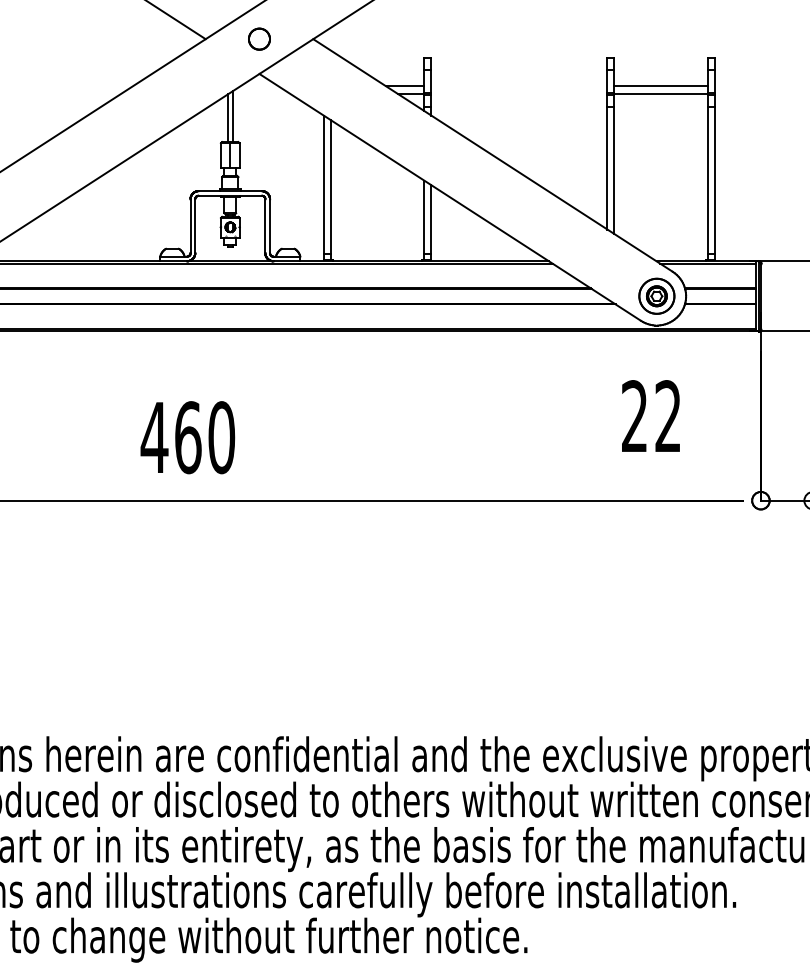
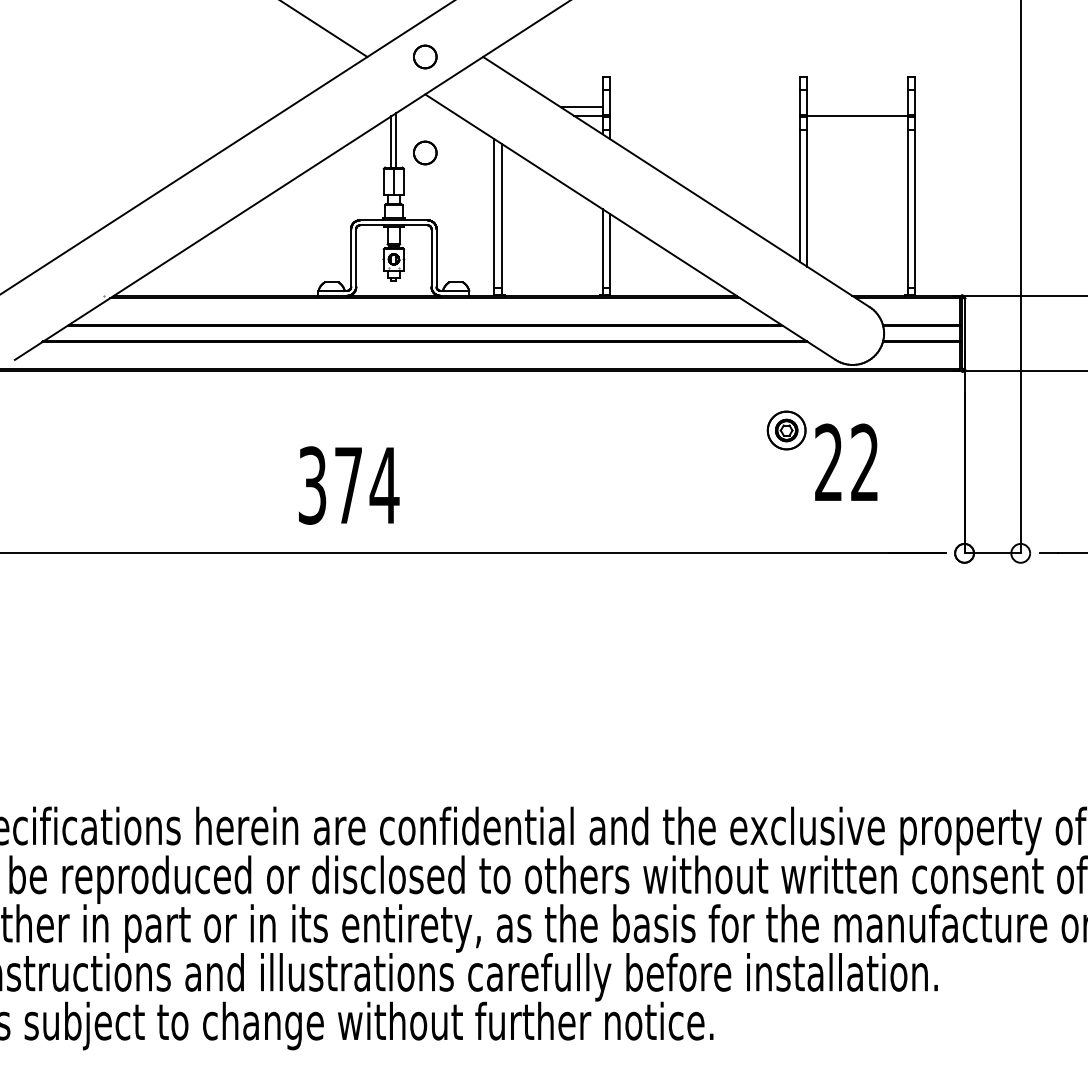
line: (661, 86) -> (857, 107), removed
part: (259, 127) -> (425, 152), added
part: (656, 296) -> (786, 430), moved
text: (188, 437) -> (348, 485), 460 -> 374

